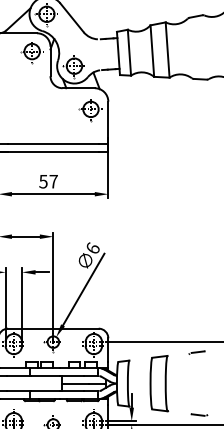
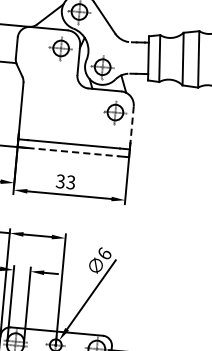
line: (108, 120) -> (132, 125), solid -> dashed
line: (53, 151) -> (73, 151), solid -> dashed
text: (48, 181) -> (65, 181), 57 -> 33

